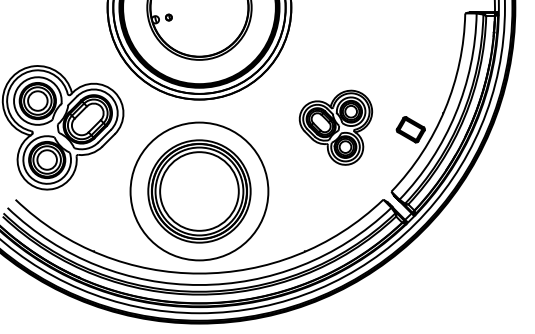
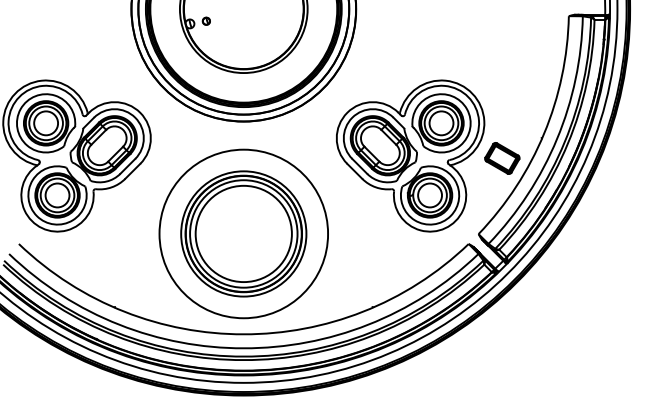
part: (335, 127) -> (410, 155), size x1.67

